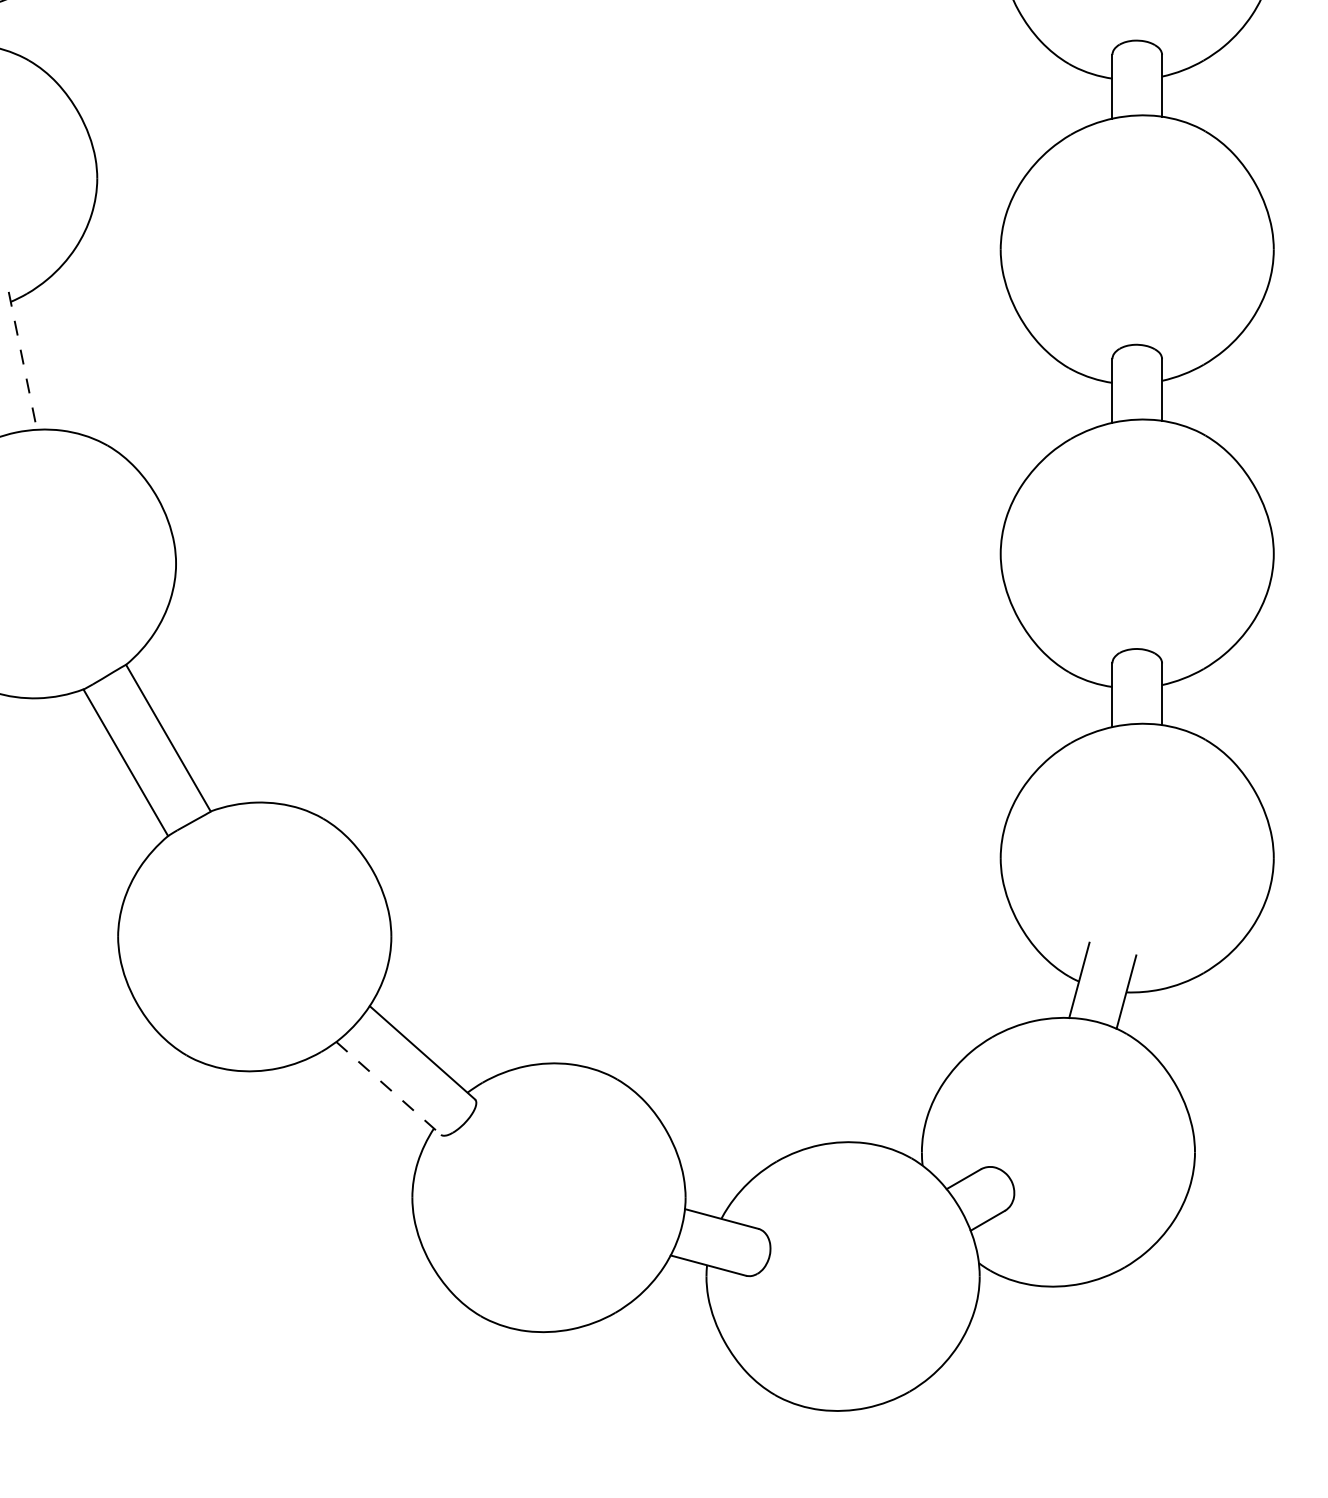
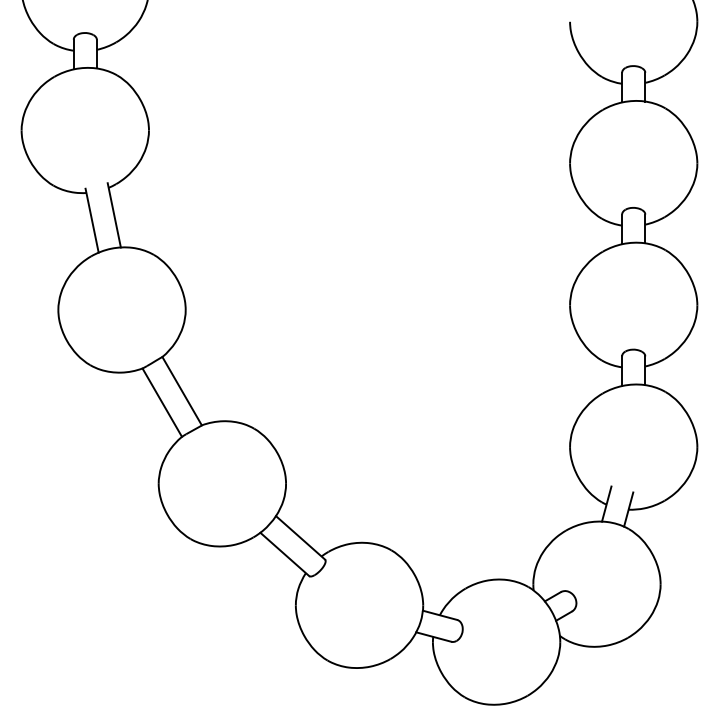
line: (23, 361) -> (114, 215), dashed -> solid
line: (388, 1088) -> (284, 554), dashed -> solid

